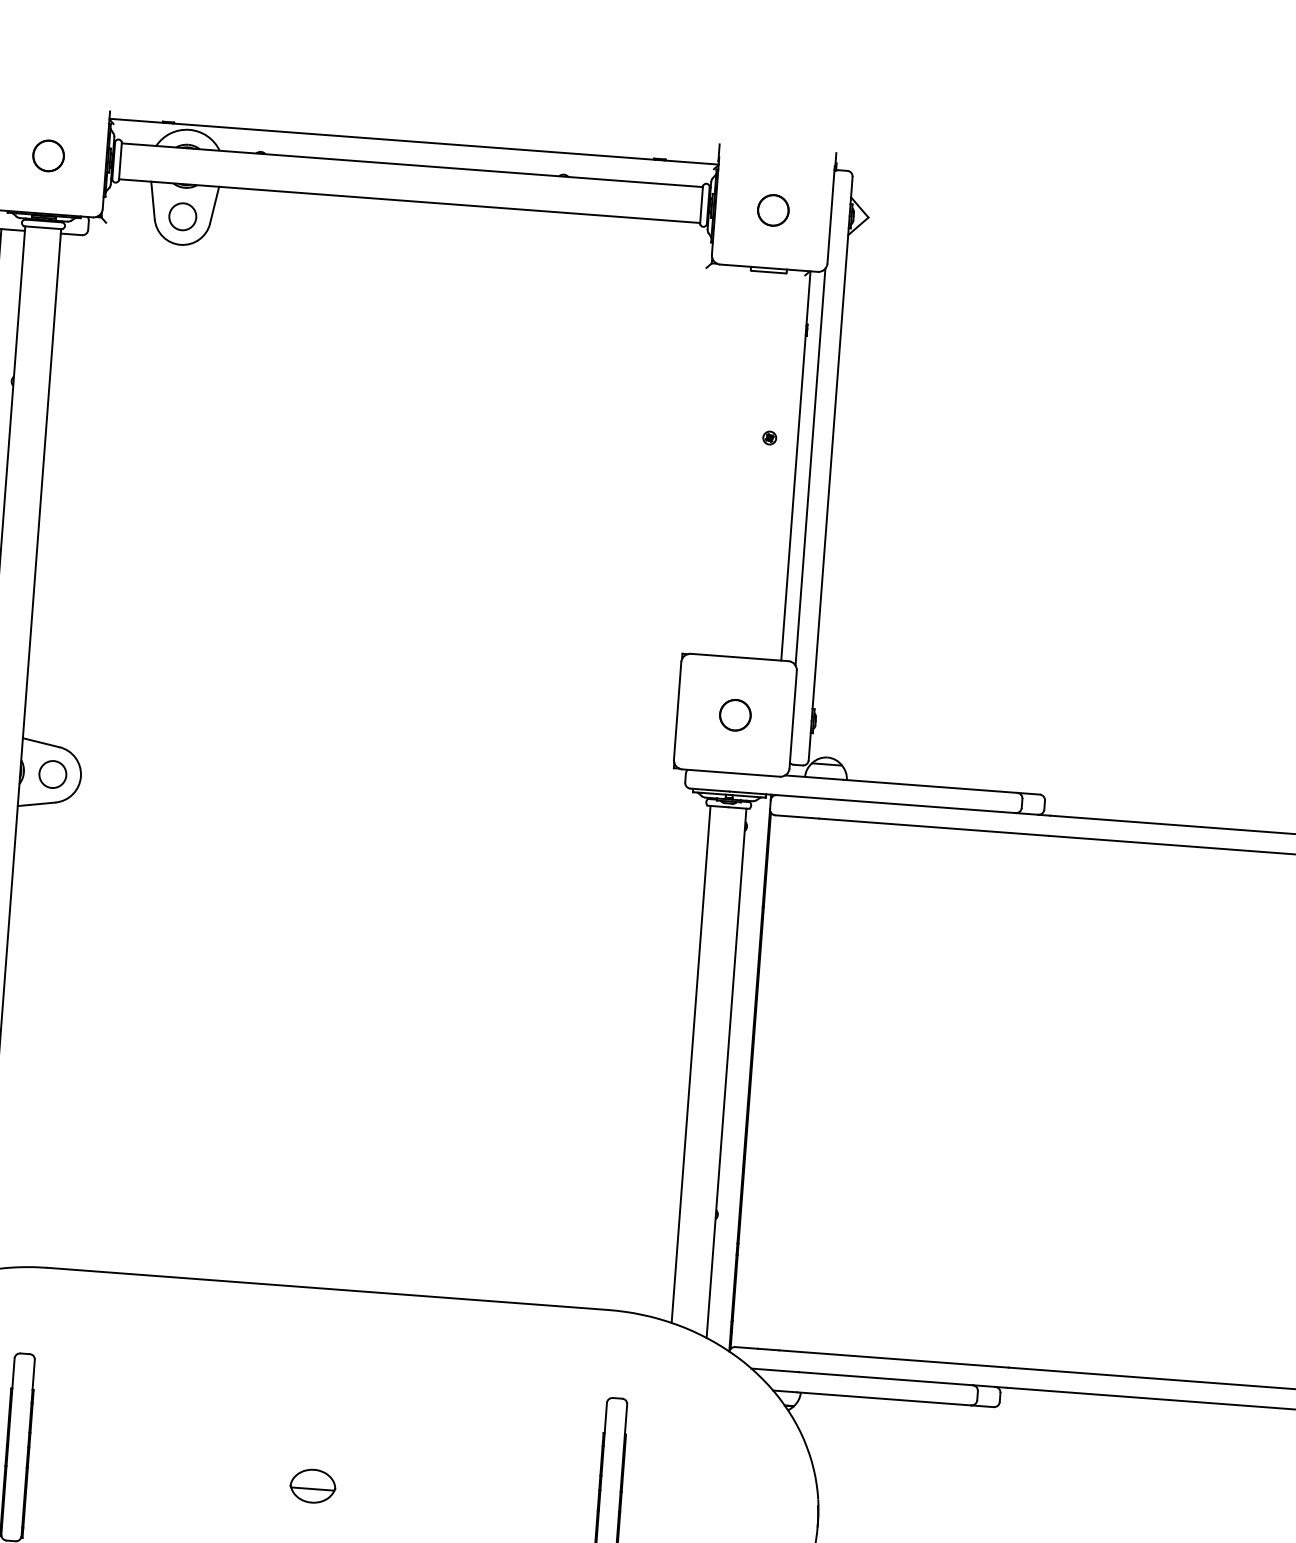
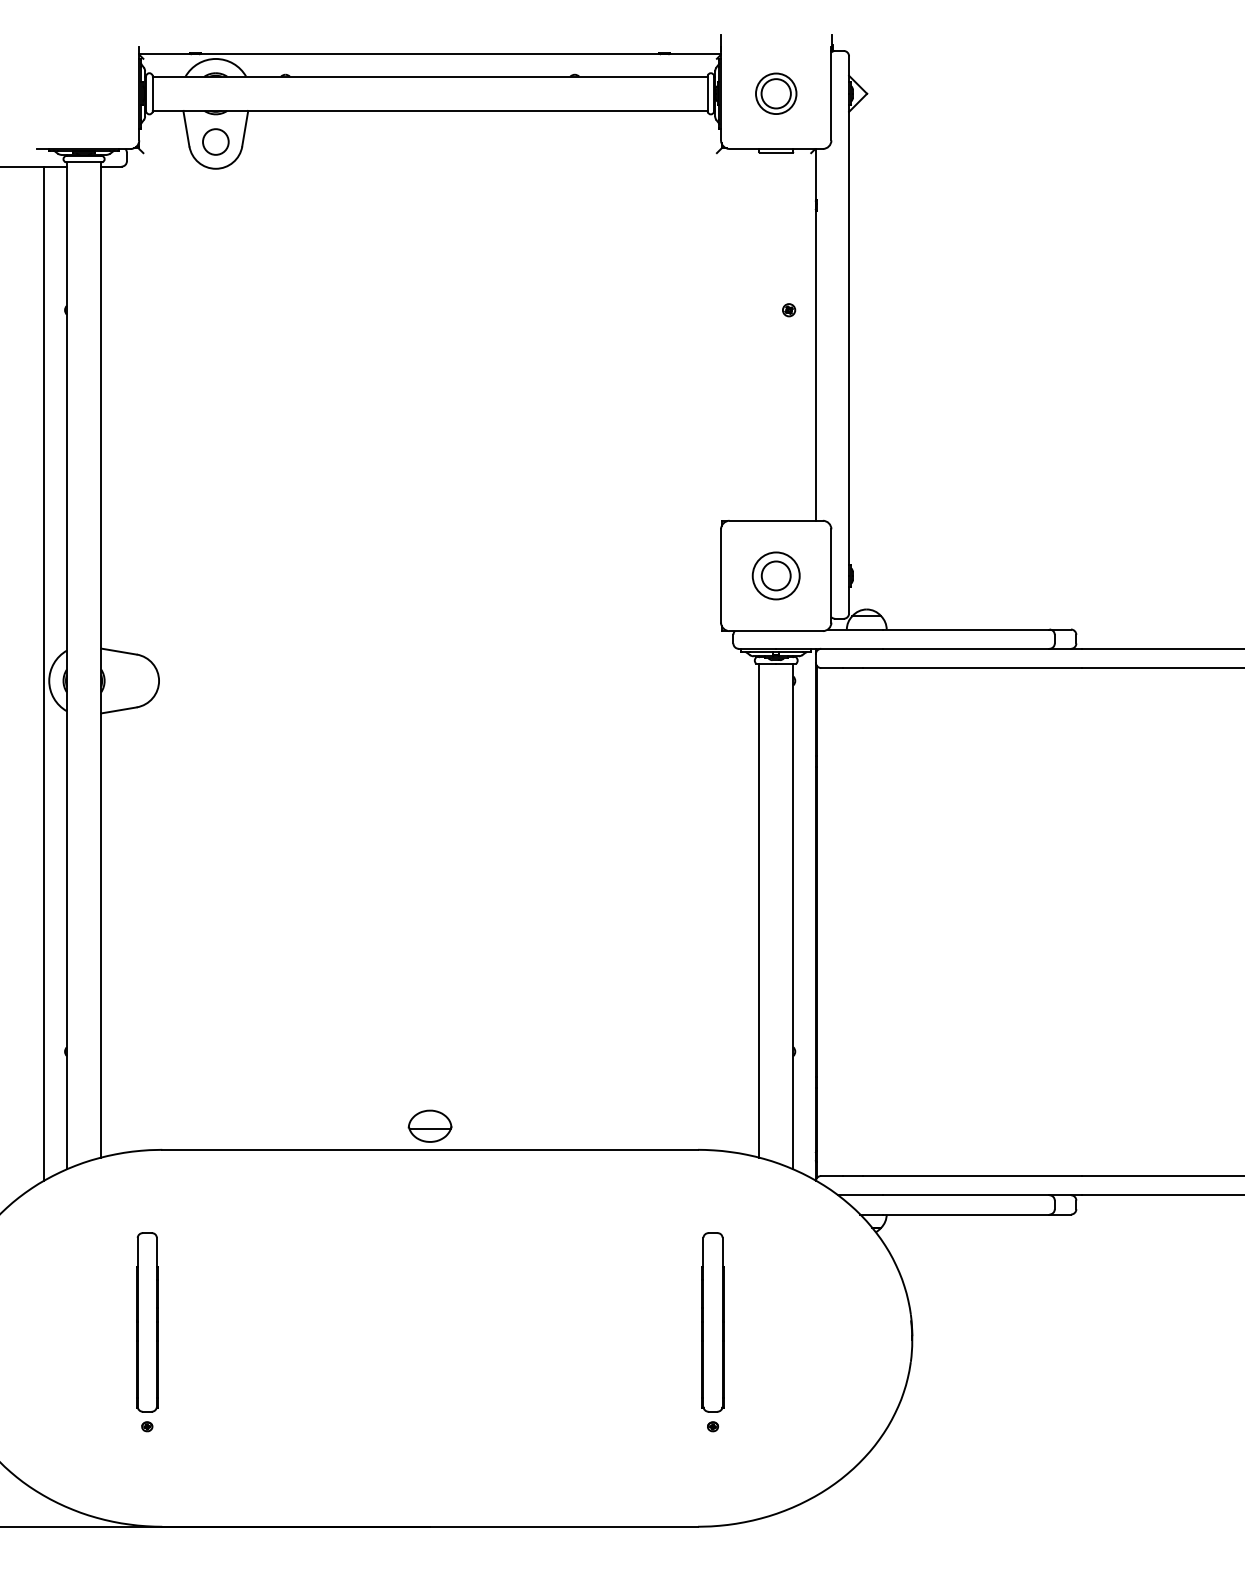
circle: (48, 155) -> (83, 93), removed
circle: (772, 210) -> (775, 93), size x1.4
line: (810, 466) -> (829, 334), removed
circle: (734, 714) -> (775, 575), size x1.6
circle: (52, 773) -> (131, 680), removed
part: (312, 1485) -> (429, 1125), moved

